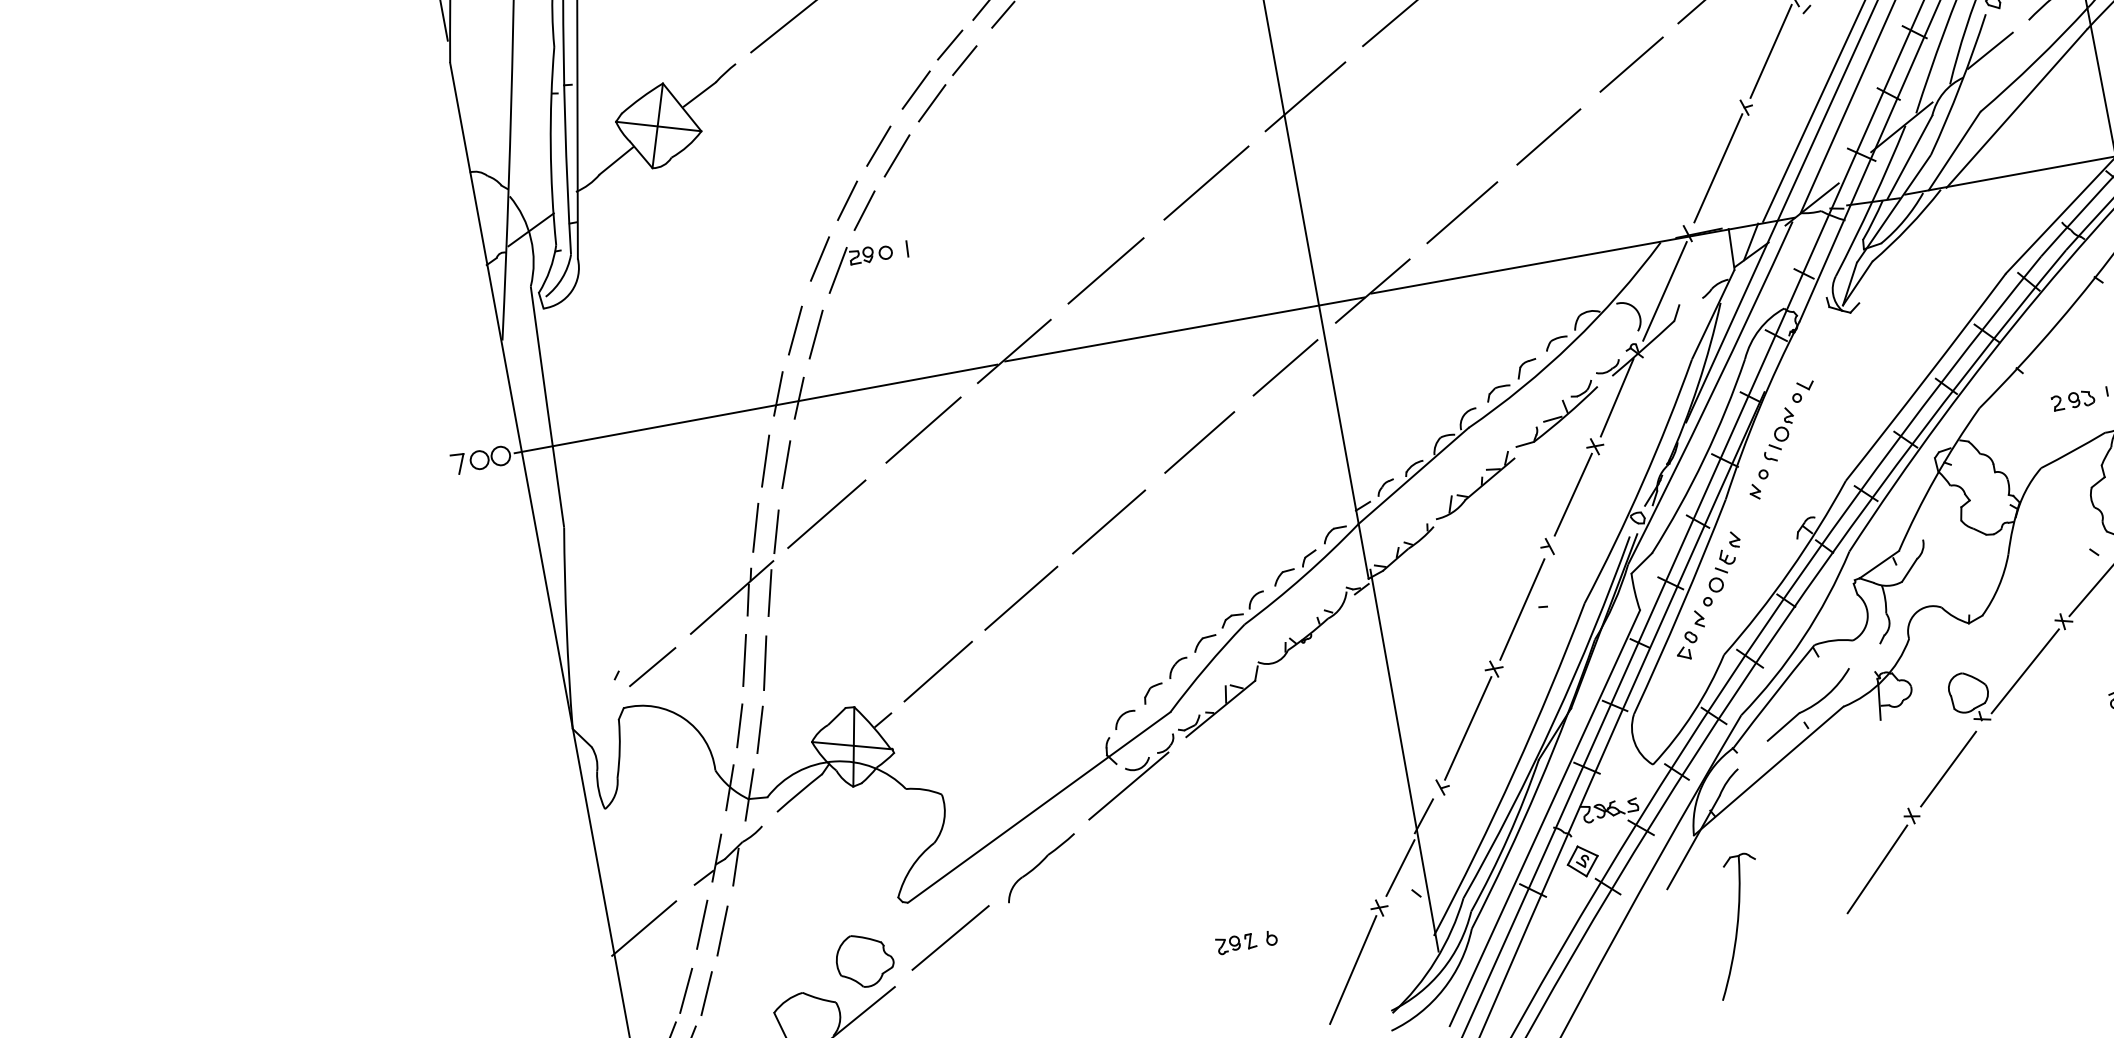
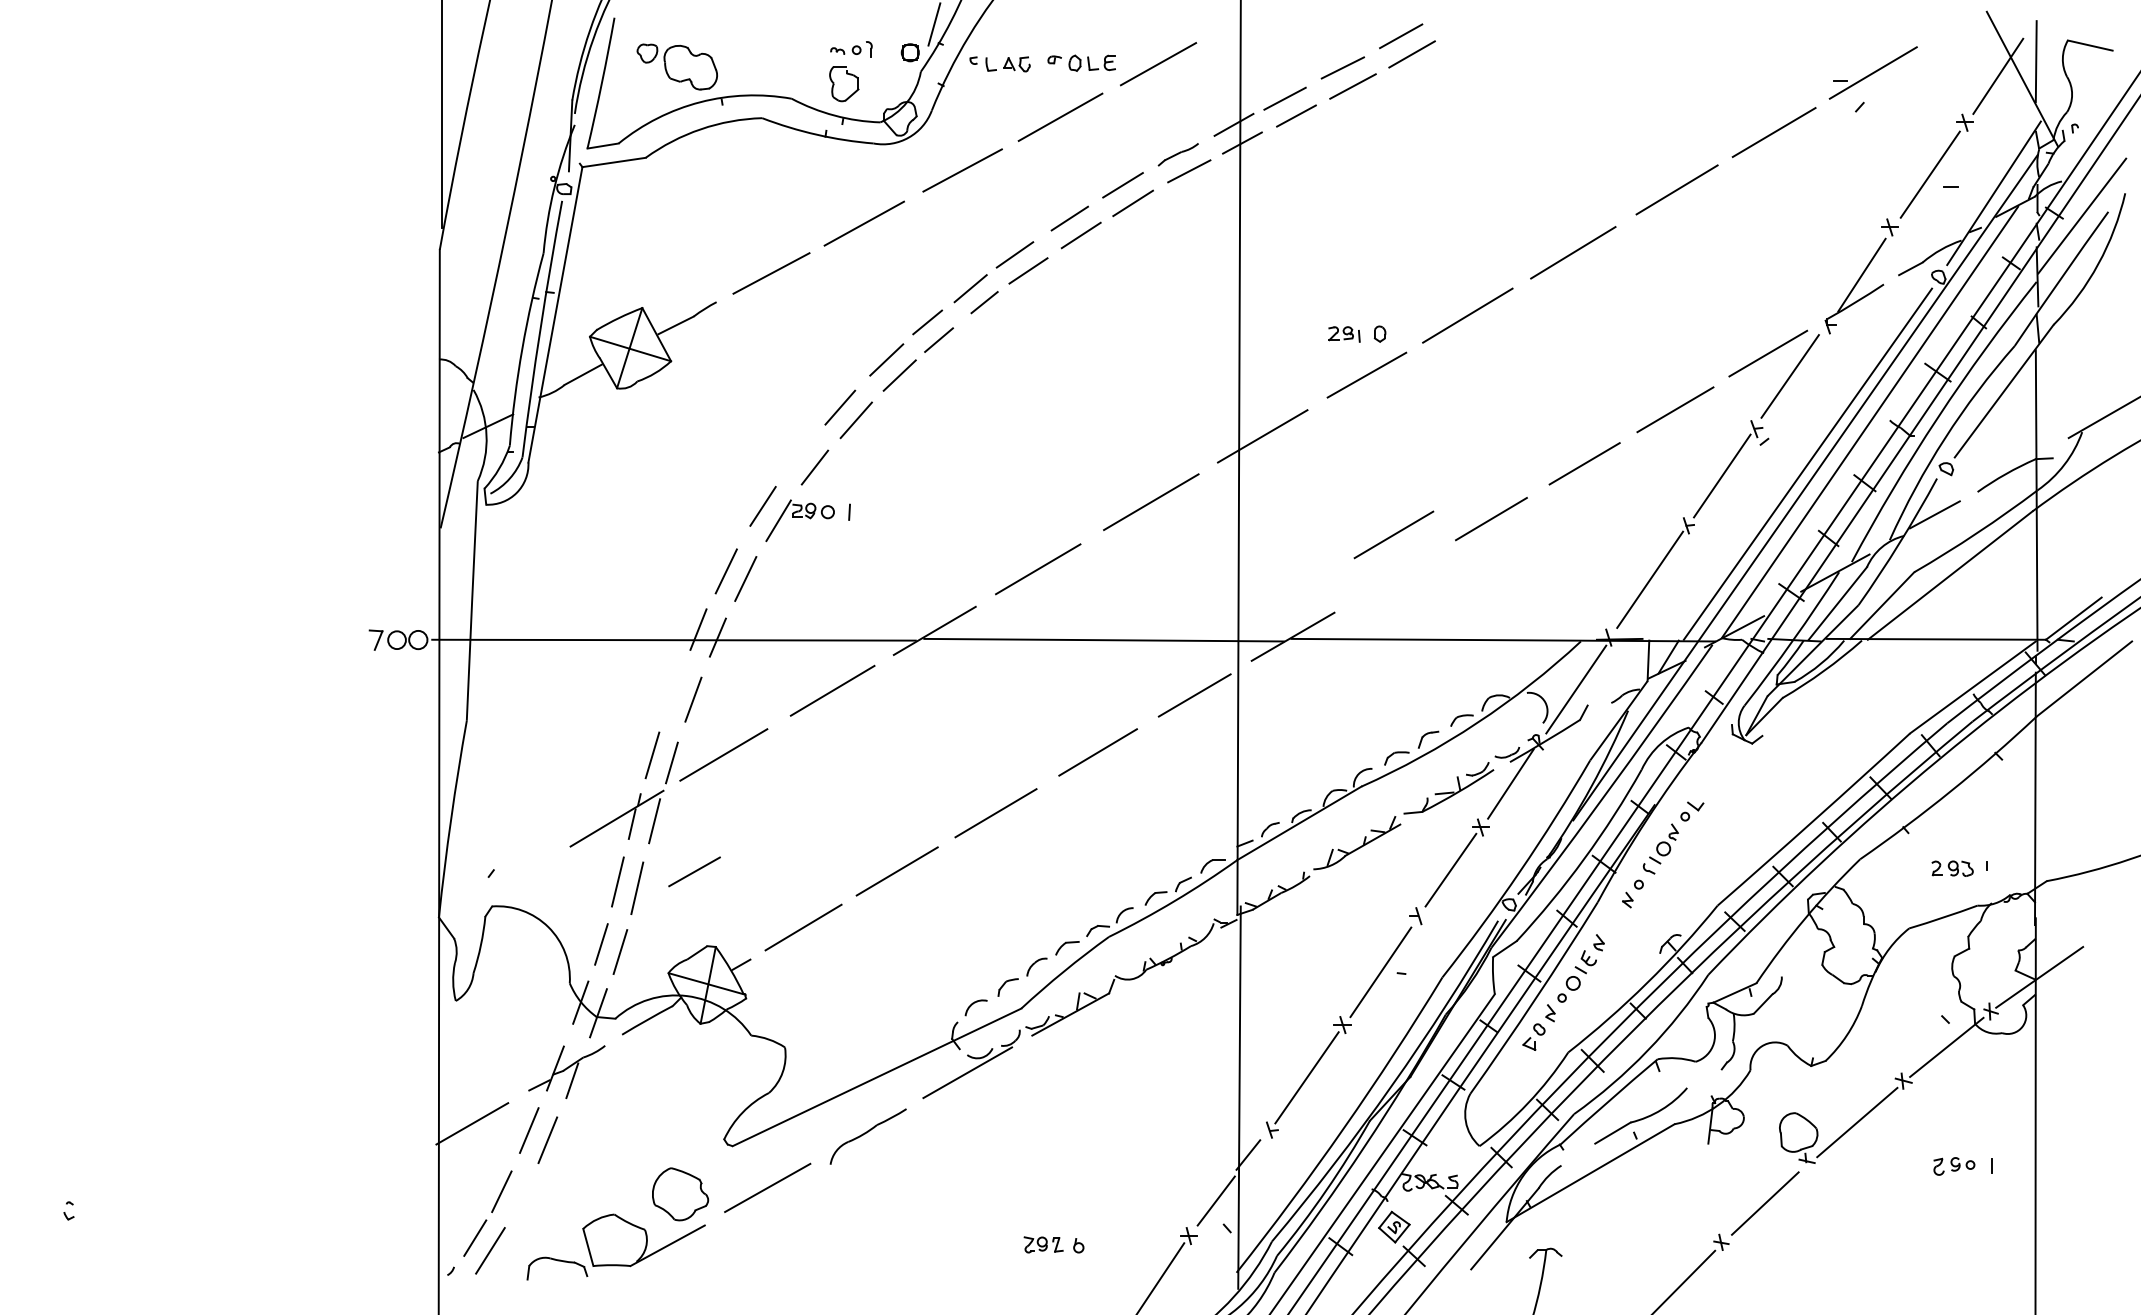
line: (846, 200) -> (799, 454), removed
line: (1461, 212) -> (1393, 534), moved
line: (766, 461) -> (674, 692), removed
line: (652, 666) -> (694, 871), moved
line: (705, 993) -> (520, 1197), removed

